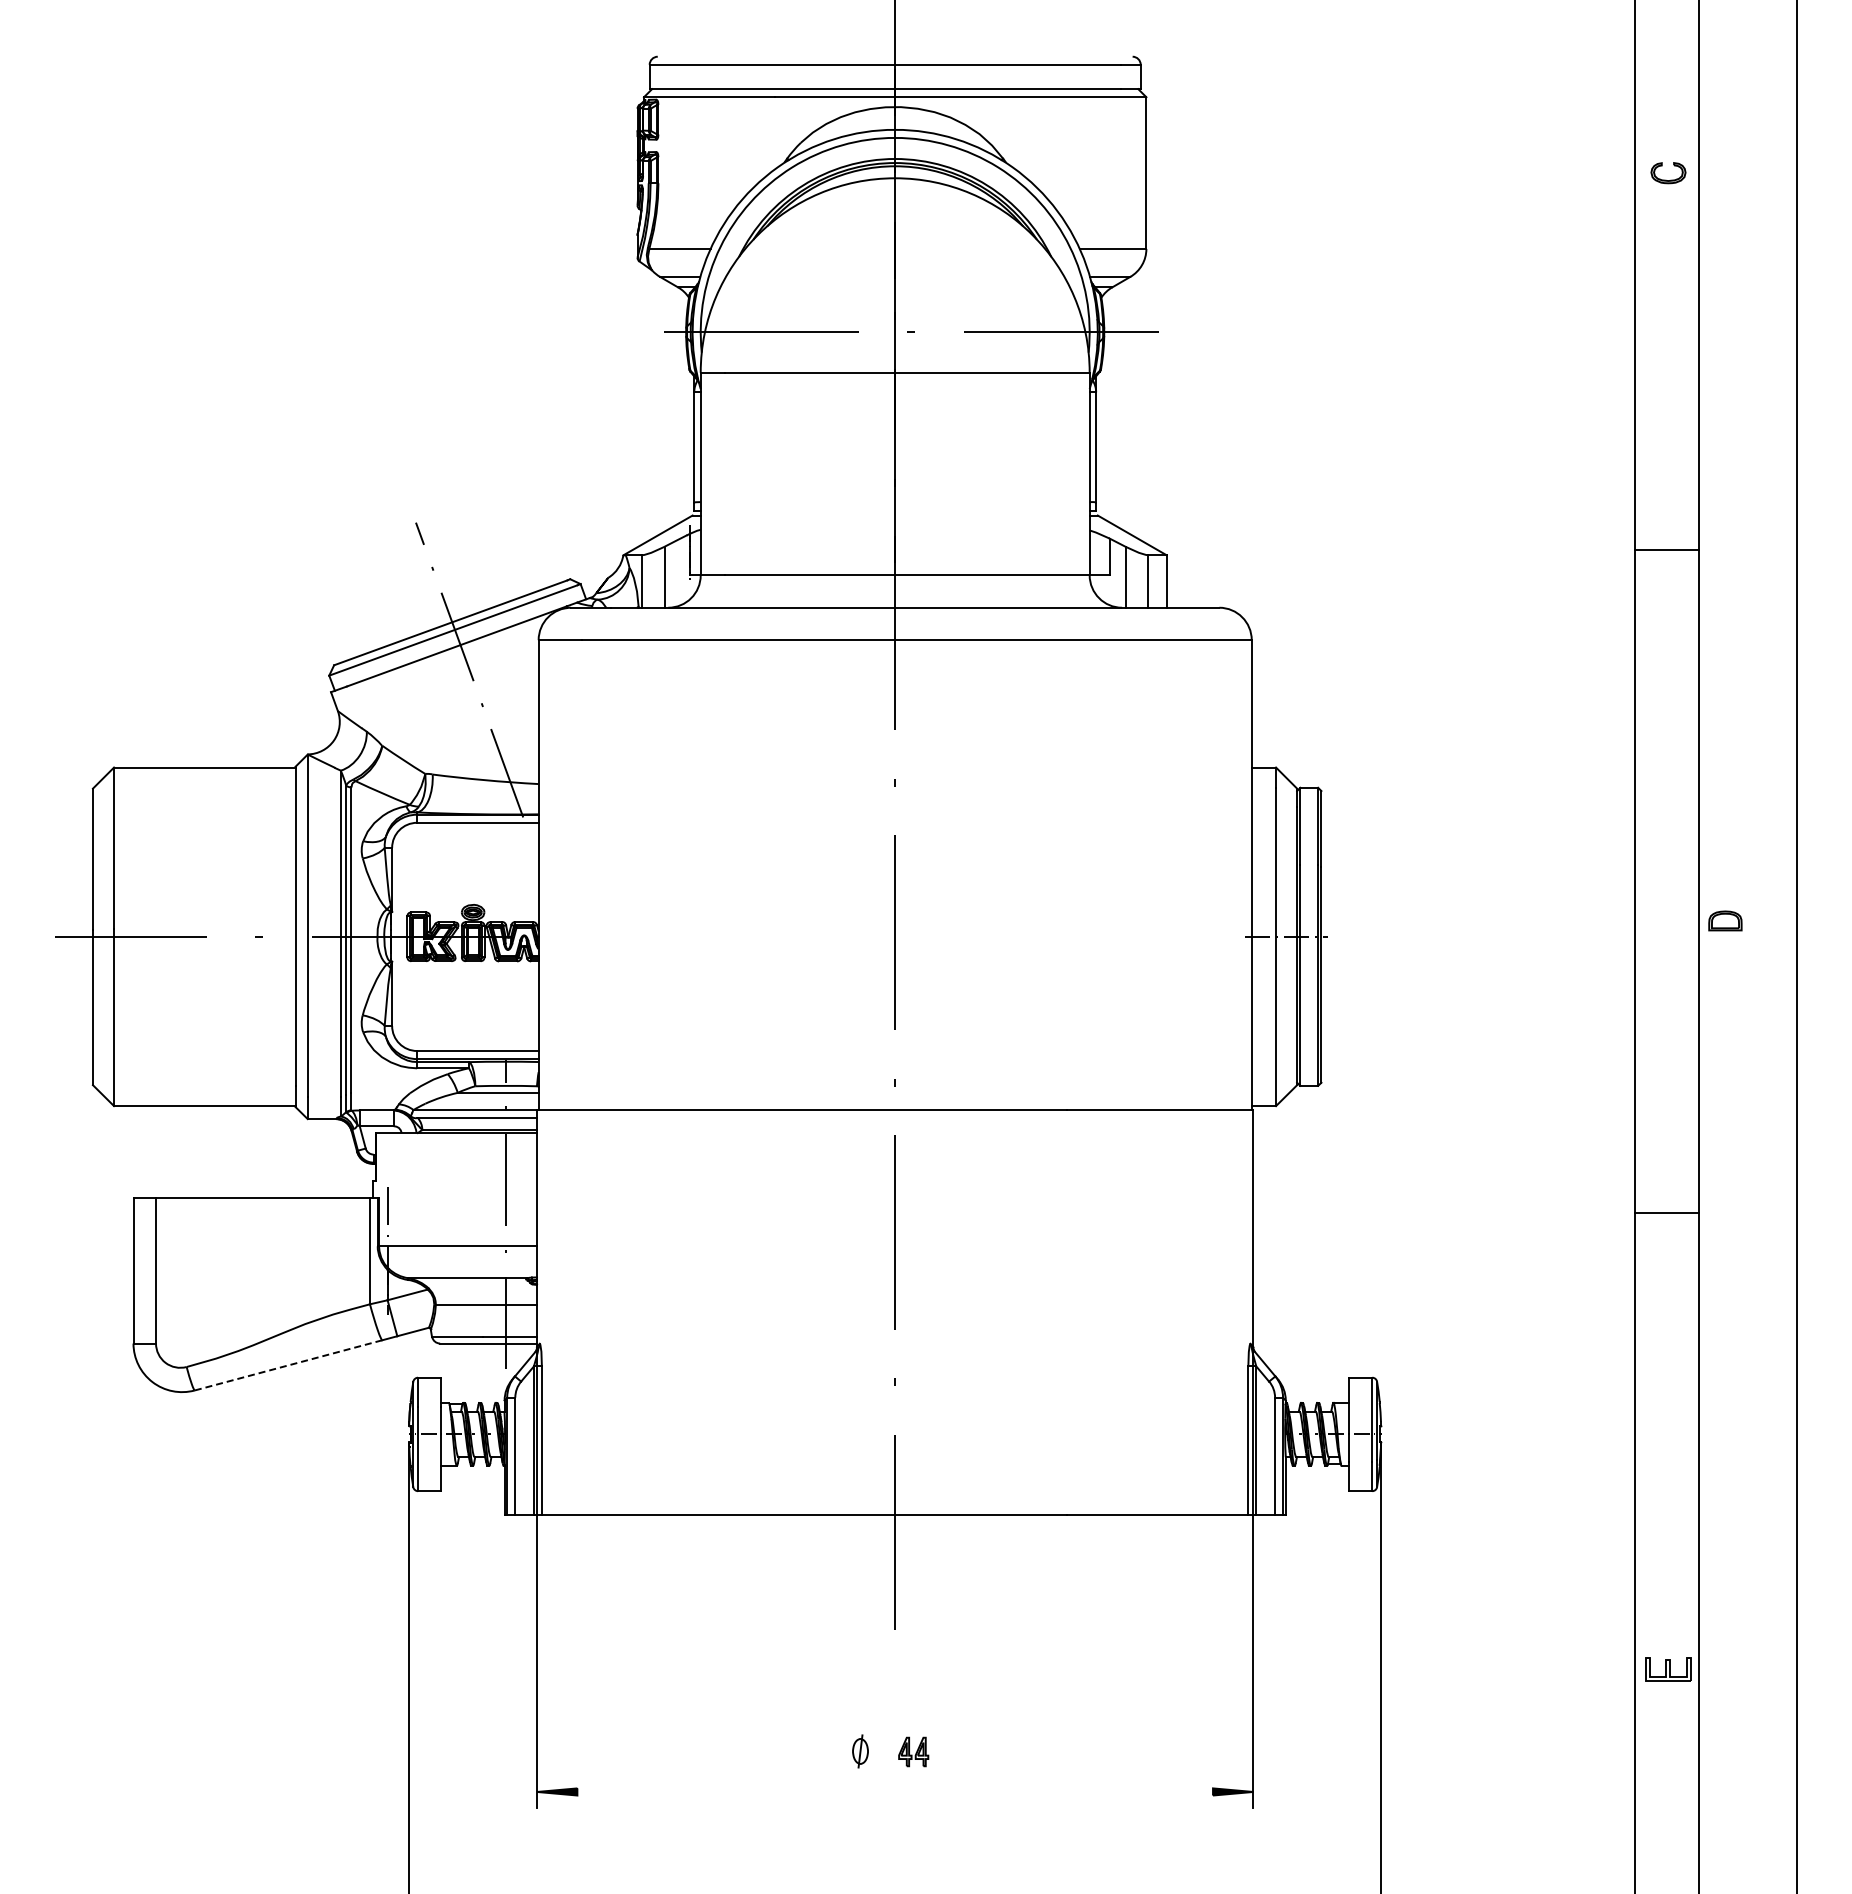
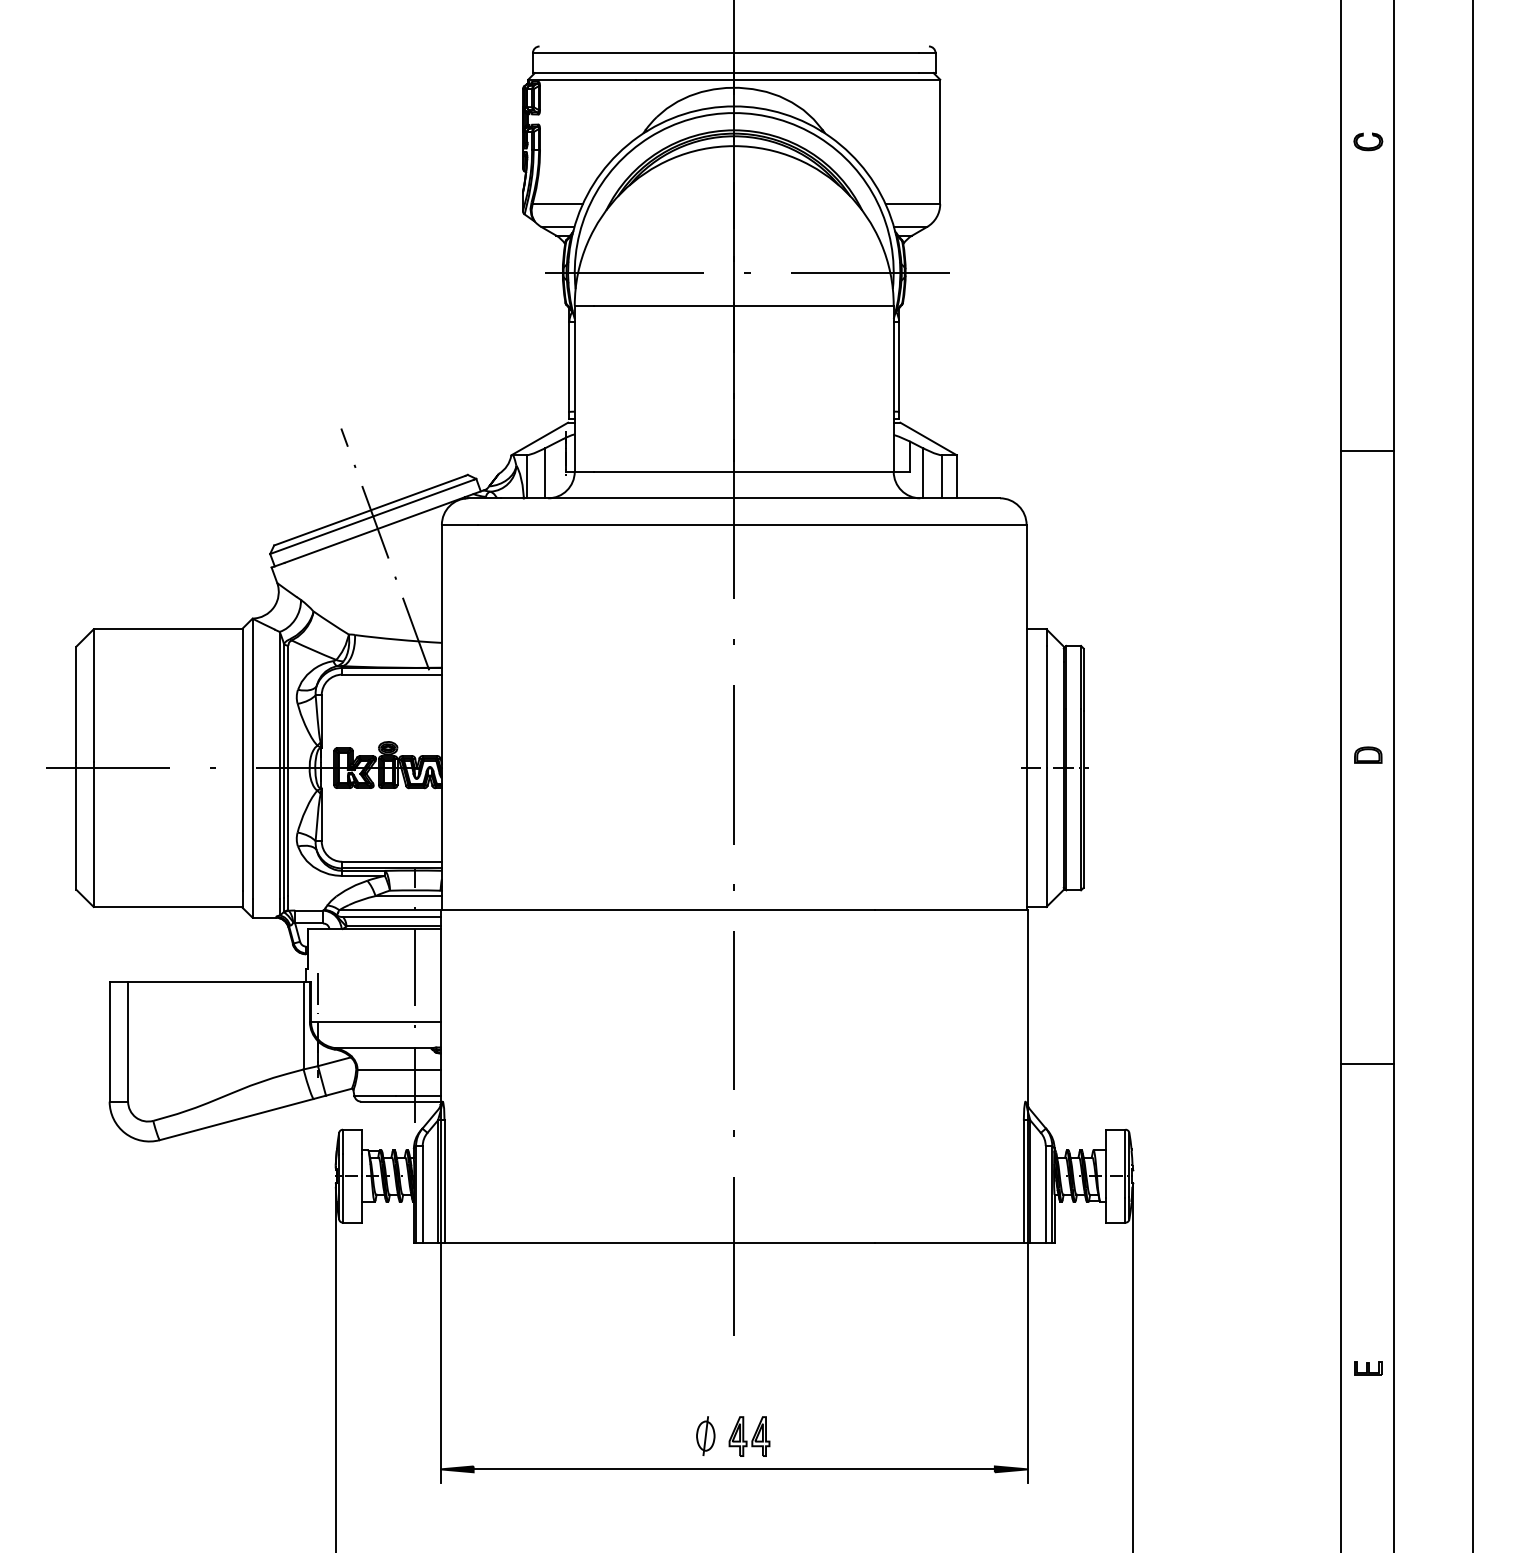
part: (1725, 920) -> (1368, 754), moved
line: (1666, 1213) -> (1366, 1064), moved
line: (287, 1365) -> (235, 1119), dashed -> solid
part: (1668, 1668) -> (1368, 1368), size x0.71
part: (860, 1751) -> (705, 1436), size x1.43
part: (913, 1751) -> (749, 1436), size x1.67
line: (895, 1791) -> (734, 1468), added

